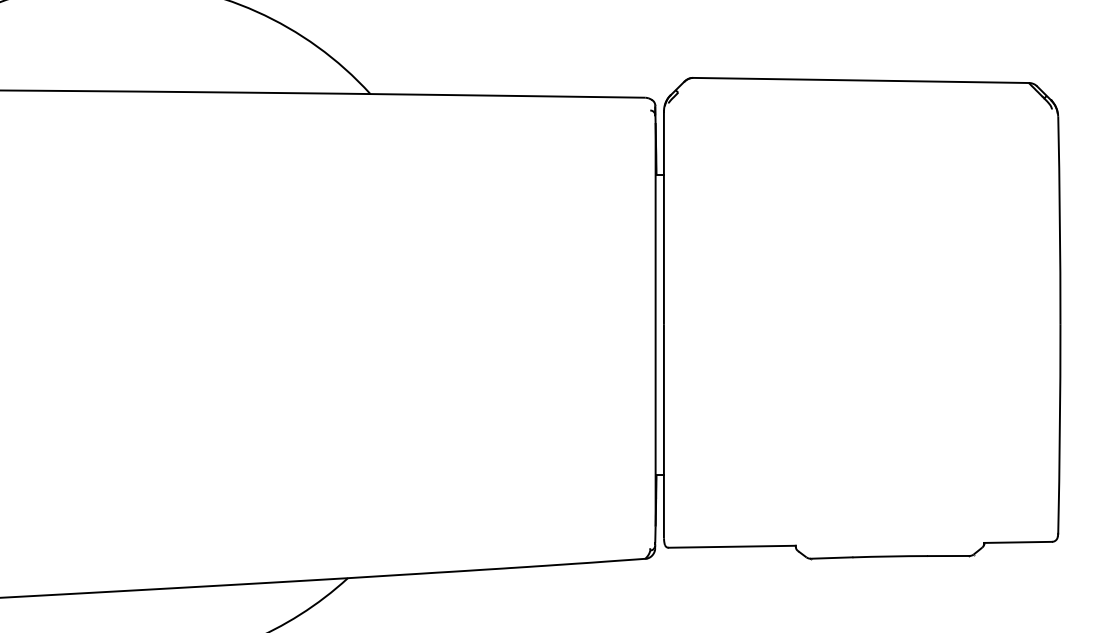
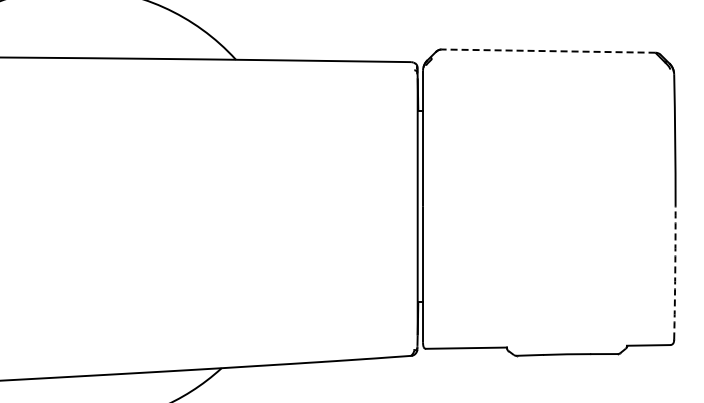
line: (860, 81) -> (548, 51), solid -> dashed
arc: (1060, 429) -> (675, 273), solid -> dashed

